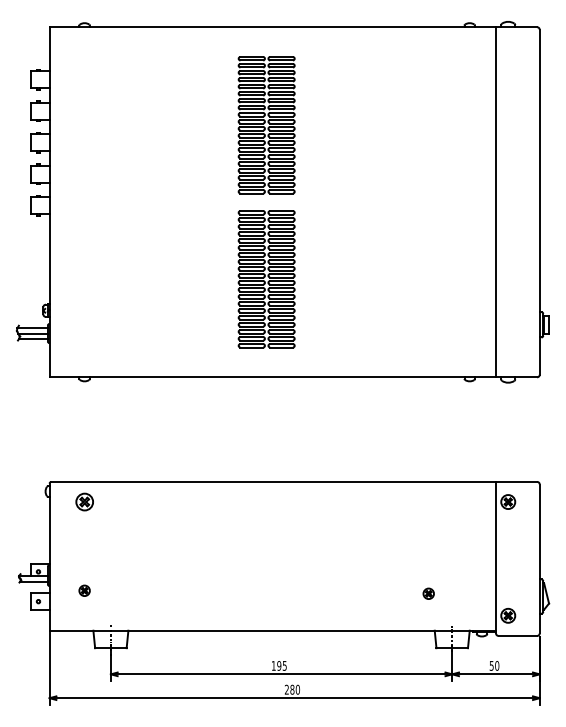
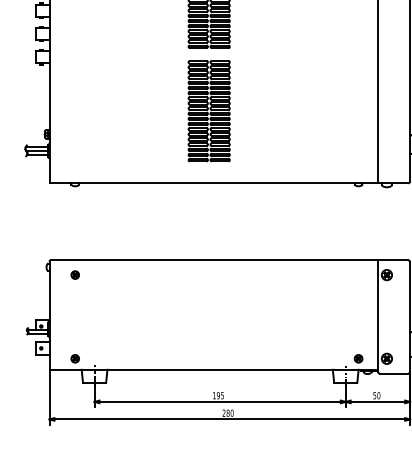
part: (84, 501) -> (75, 274), size x0.62
part: (84, 590) -> (75, 358), moved
part: (428, 593) -> (358, 358), moved

